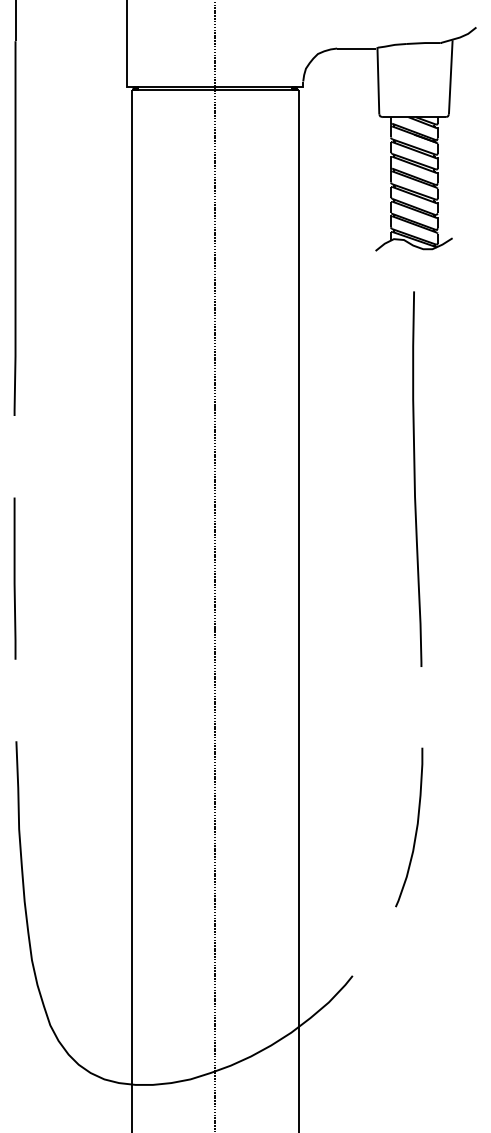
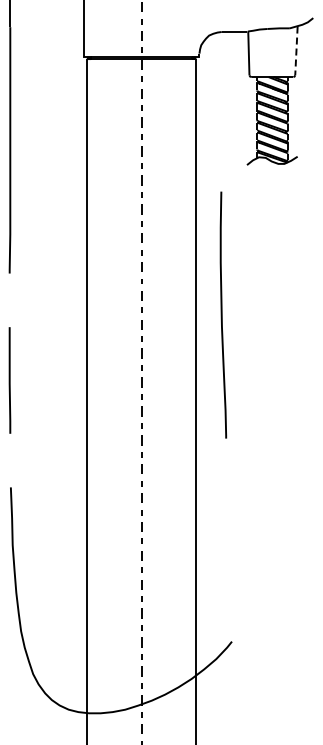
line: (450, 78) -> (296, 51), solid -> dashed
curve: (415, 478) -> (222, 314), moved
curve: (415, 826) -> (273, 543), removed

